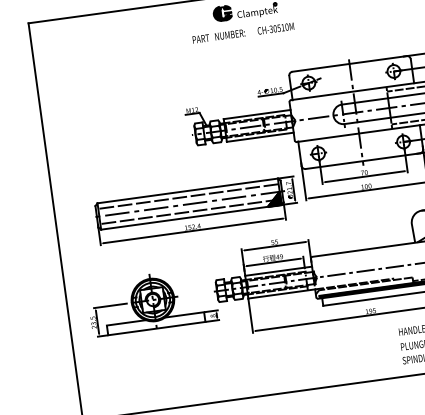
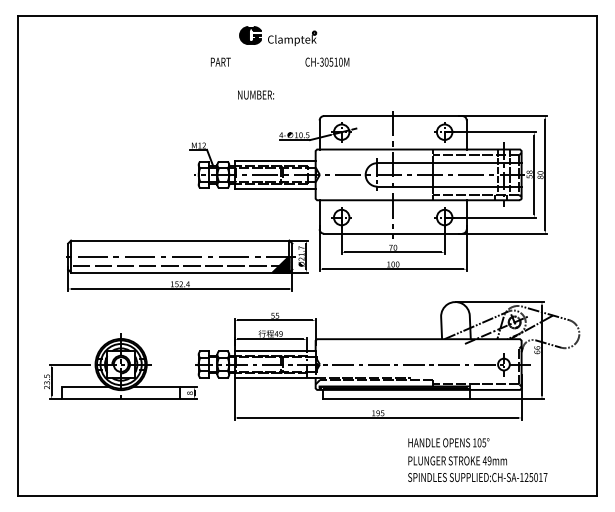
text: (275, 28) -> (327, 61), moved
text: (229, 34) -> (255, 94), moved
line: (187, 196) -> (178, 247), removed

